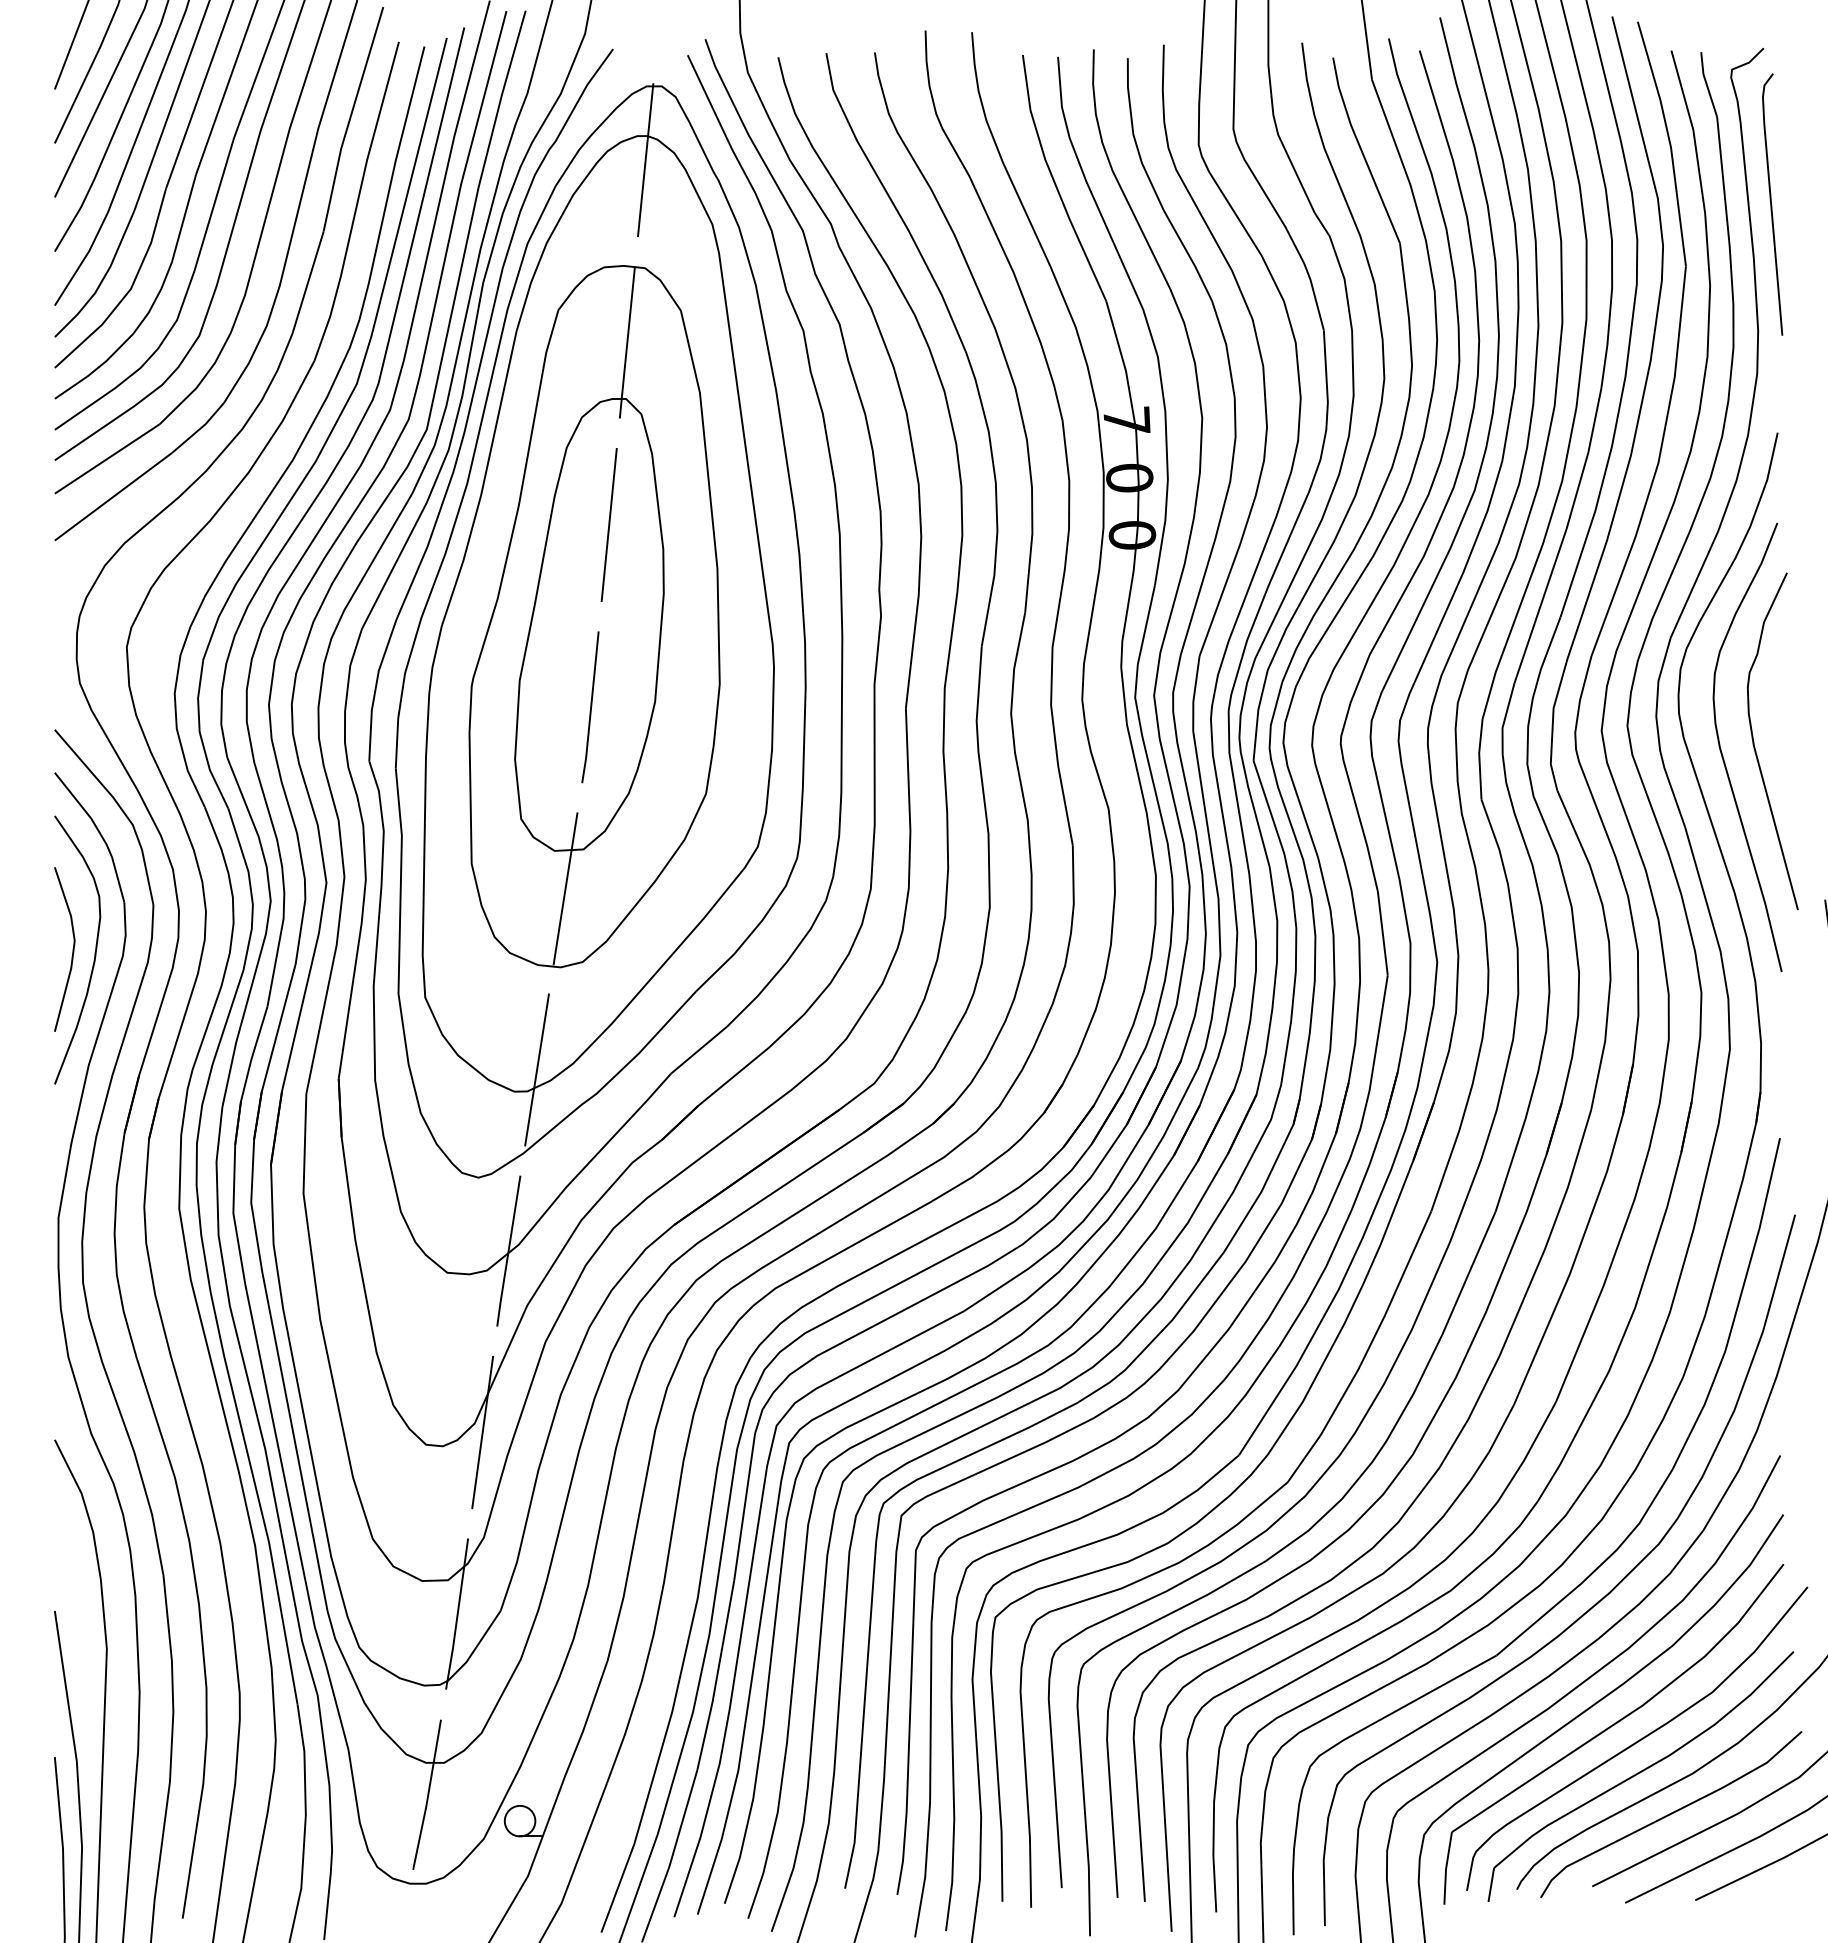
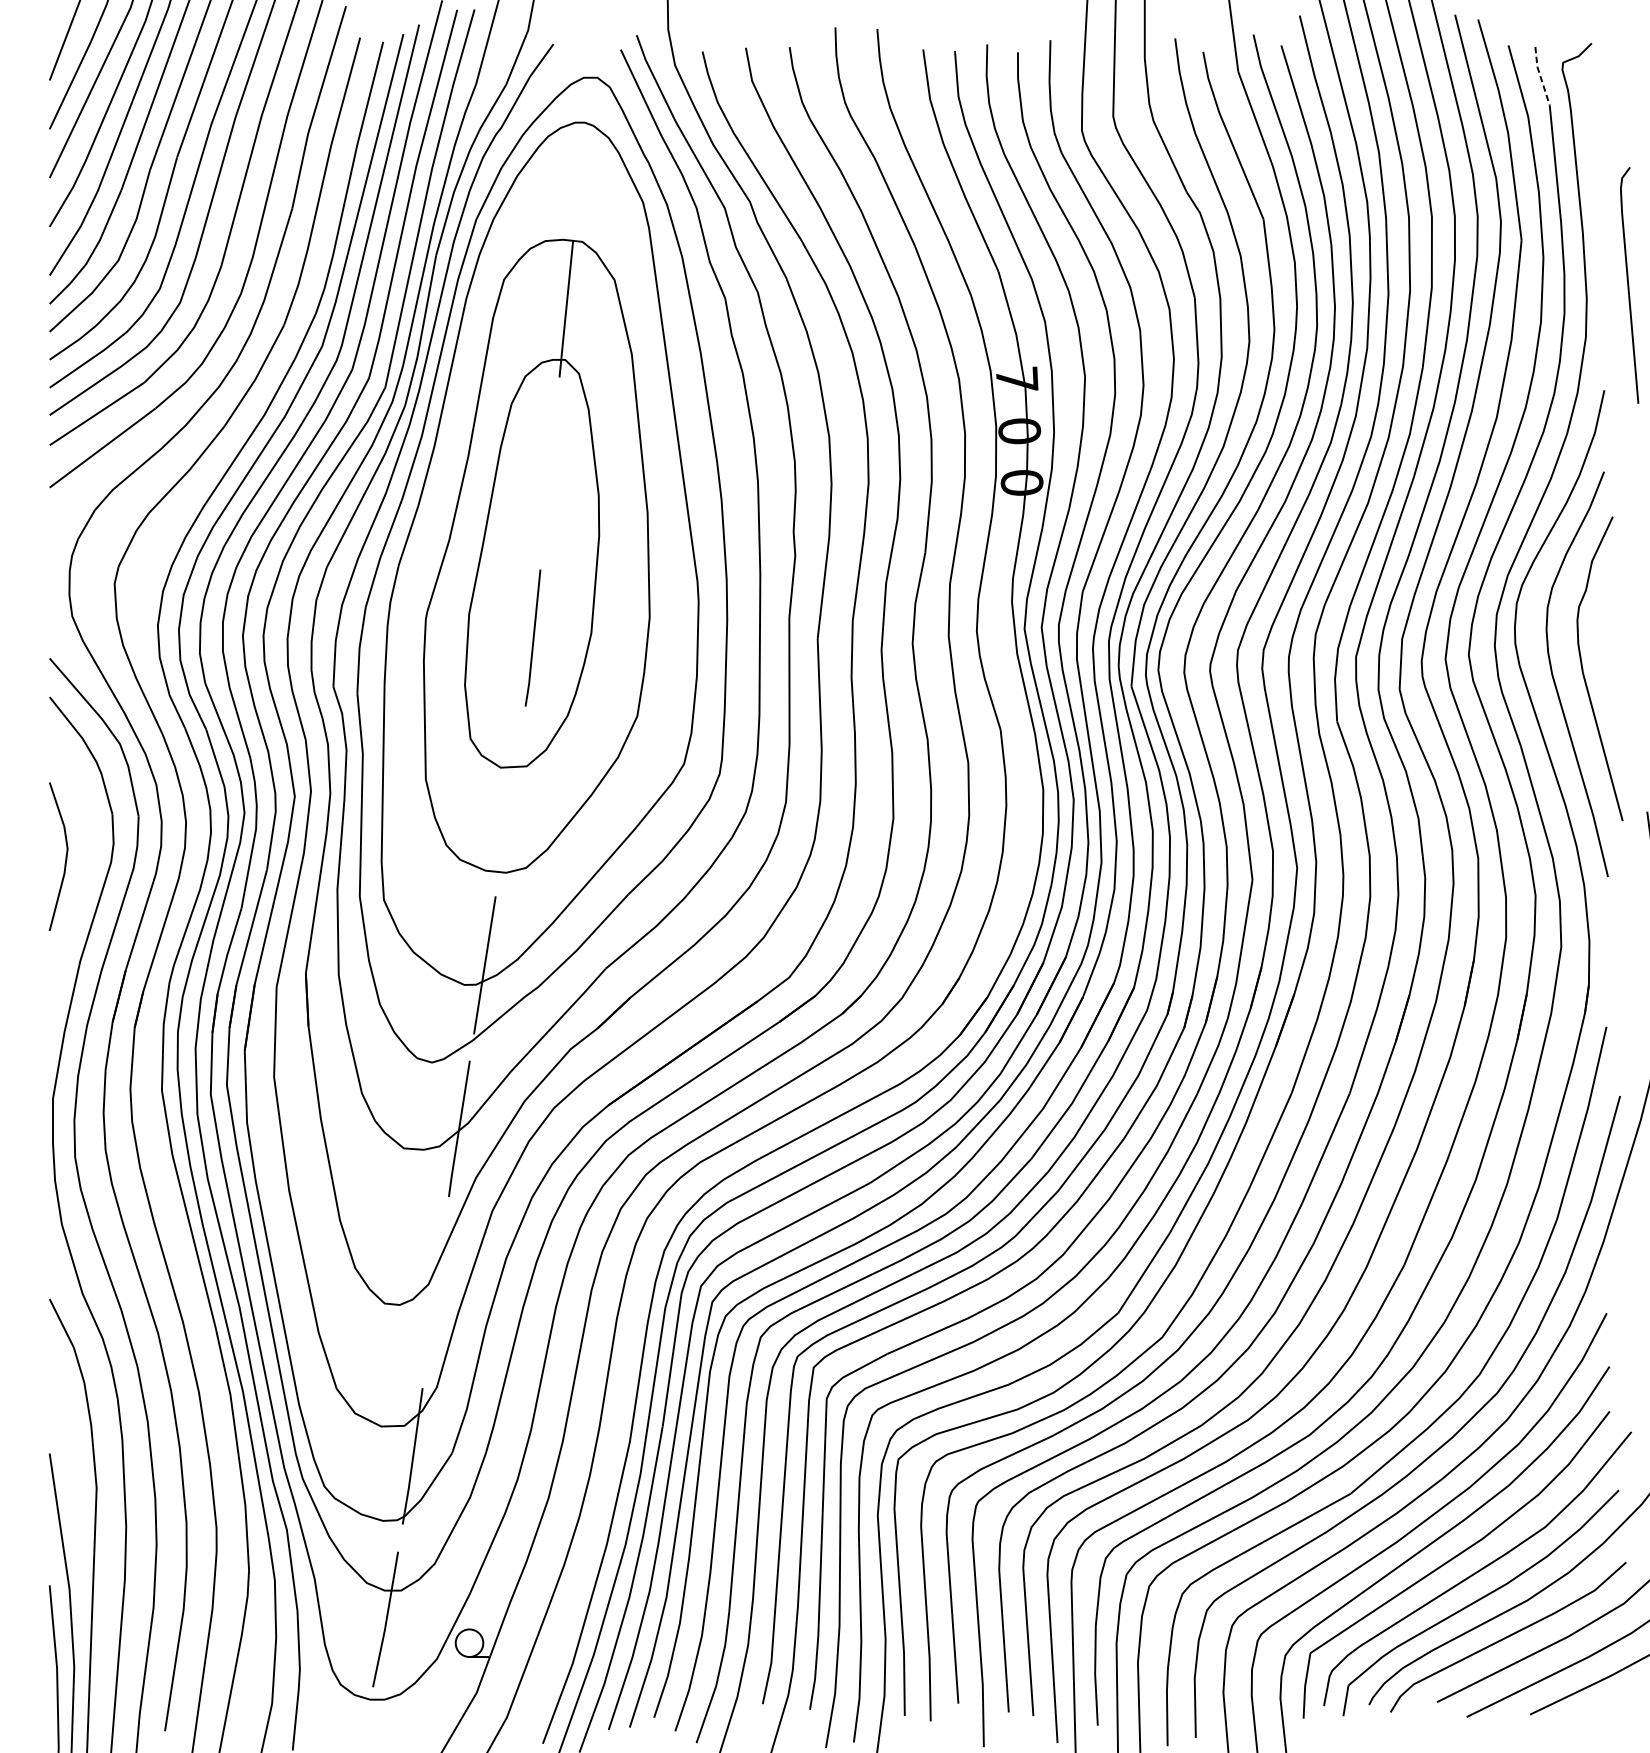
line: (1706, 84) -> (1540, 76), solid -> dashed
line: (645, 160) -> (582, 144), removed
line: (1772, 204) -> (1629, 285), moved
line: (608, 524) -> (549, 473), removed
line: (565, 888) -> (510, 801), removed
curve: (94, 952) -> (85, 859), removed
line: (482, 1432) -> (435, 1292), removed

